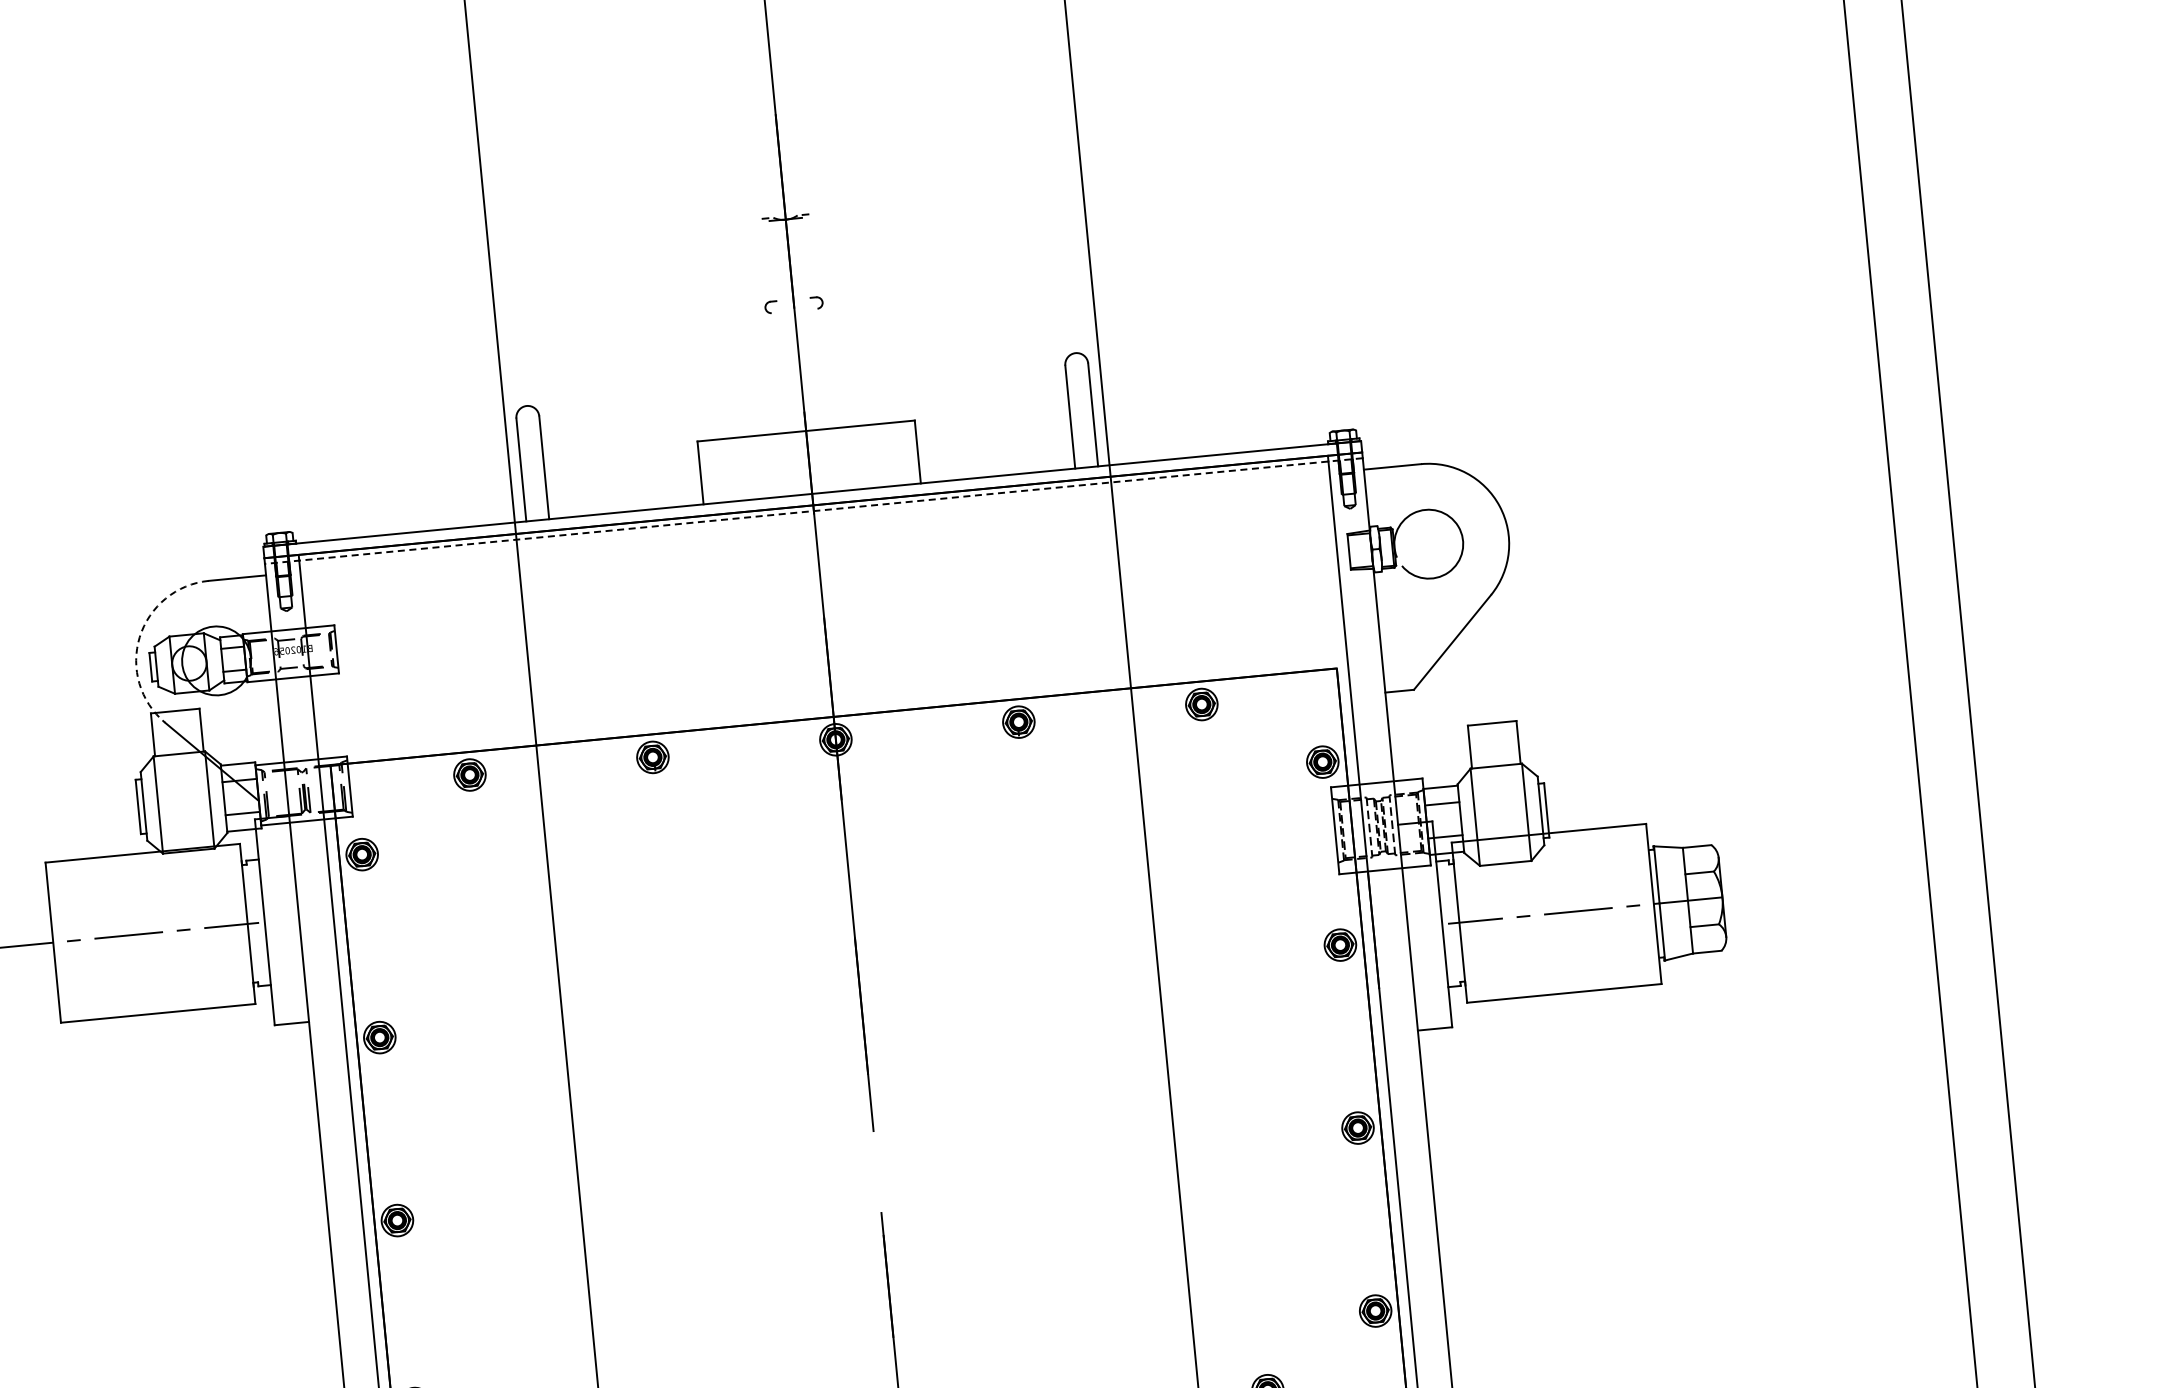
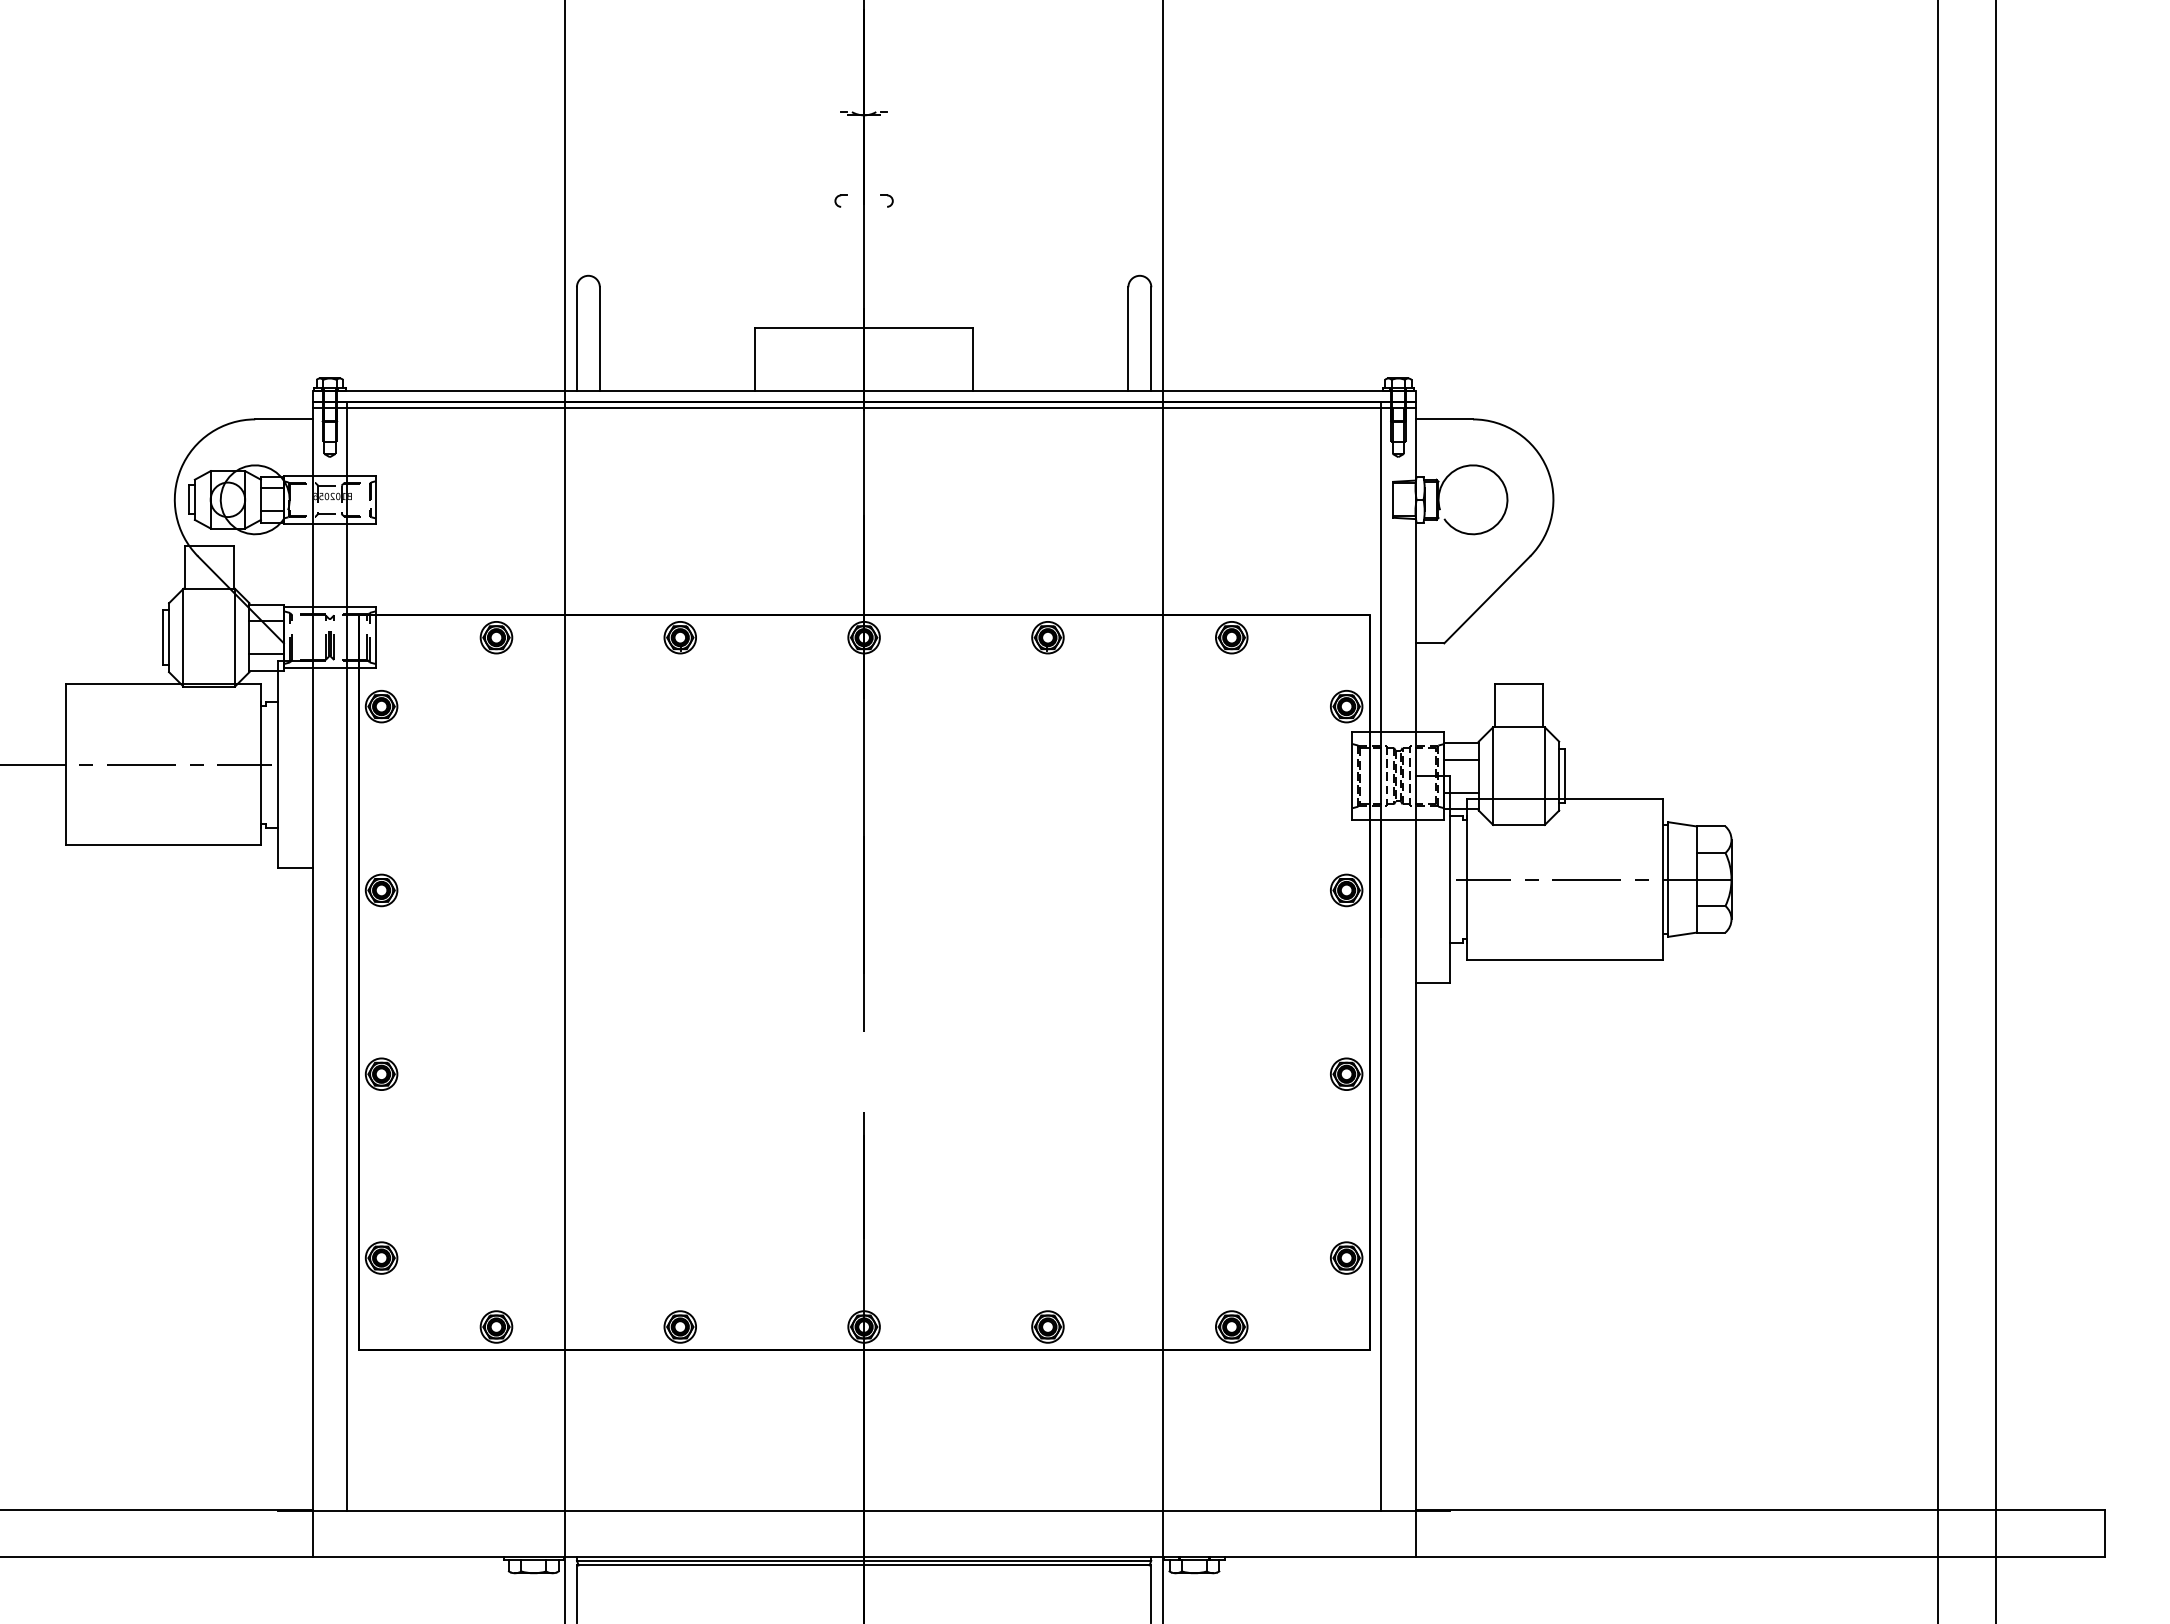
line: (813, 510) -> (863, 407), dashed -> solid
arc: (140, 636) -> (181, 468), dashed -> solid

